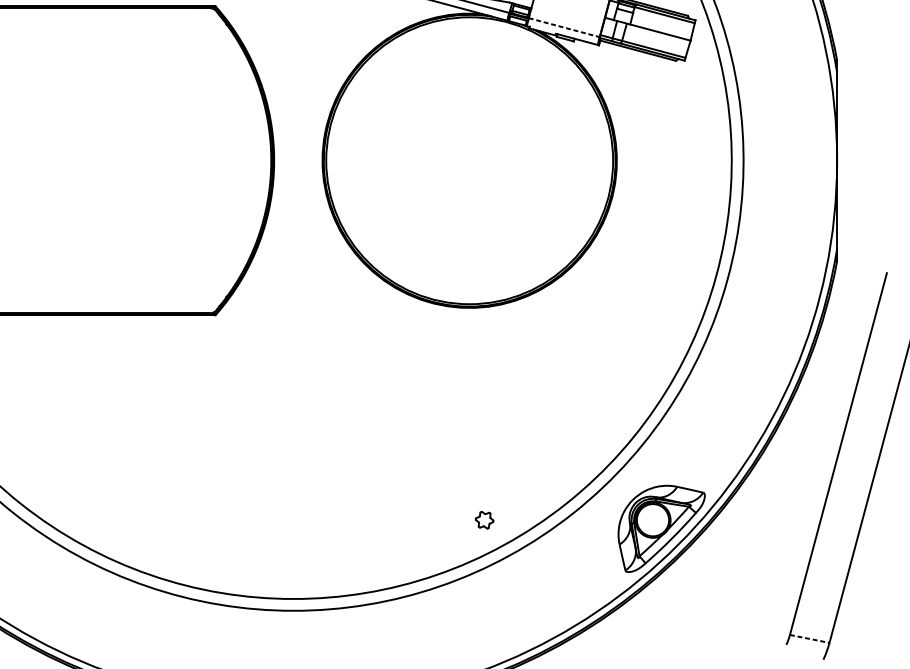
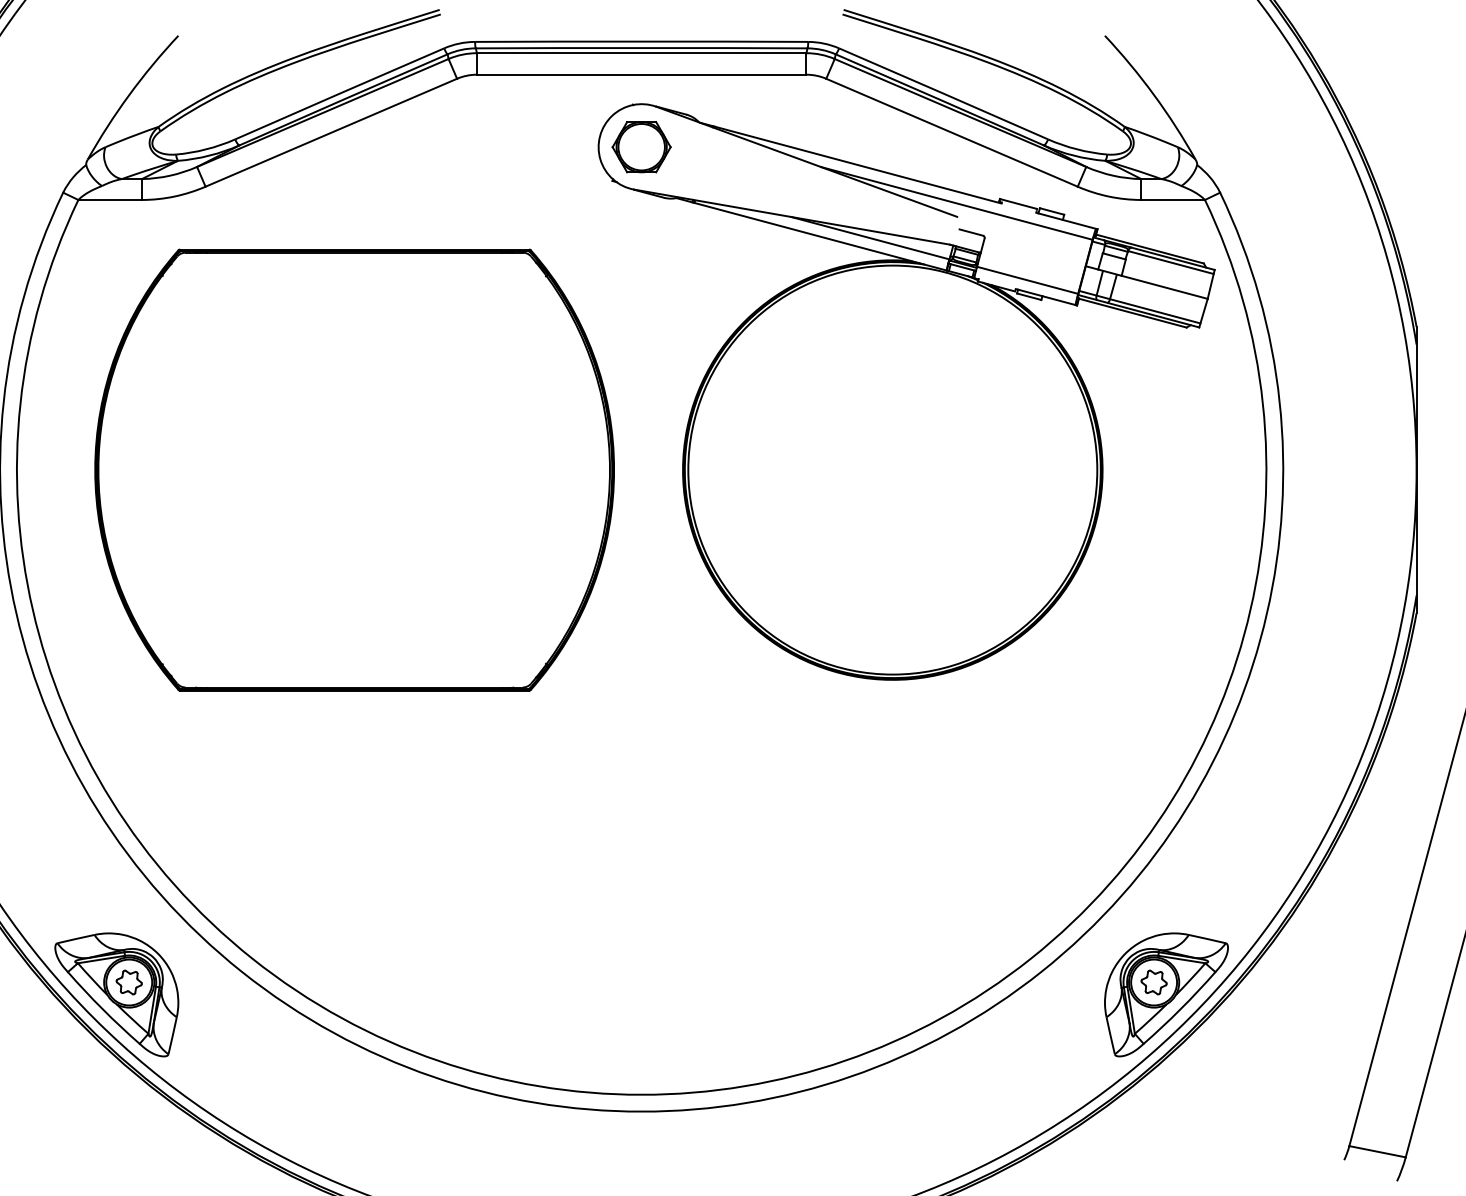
line: (564, 27) -> (1028, 280), dashed -> solid
part: (484, 520) -> (1153, 982), moved
line: (809, 638) -> (1377, 1151), dashed -> solid

